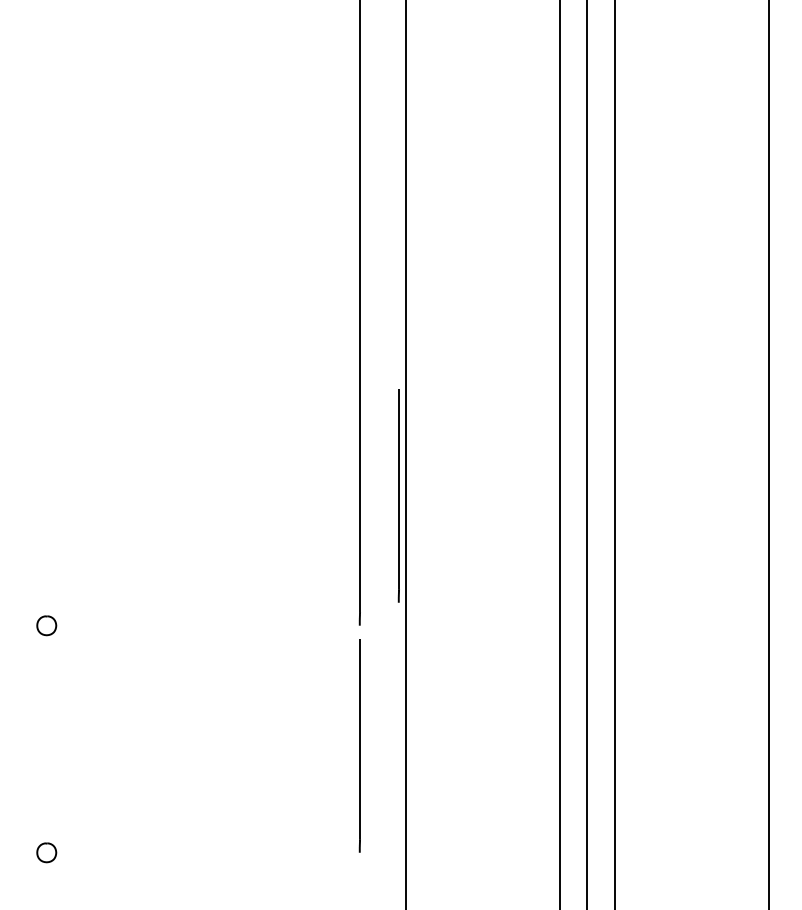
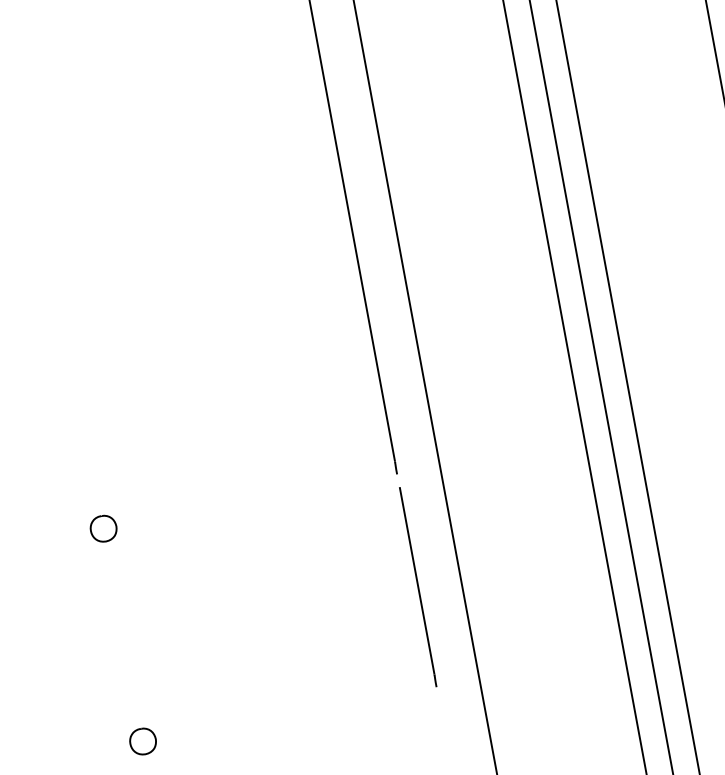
line: (398, 495) -> (410, 345), removed
part: (46, 625) -> (103, 528), size x1.43
part: (46, 852) -> (142, 741), size x1.43

